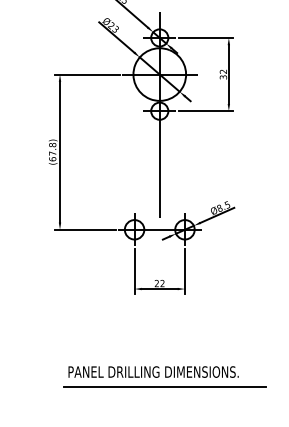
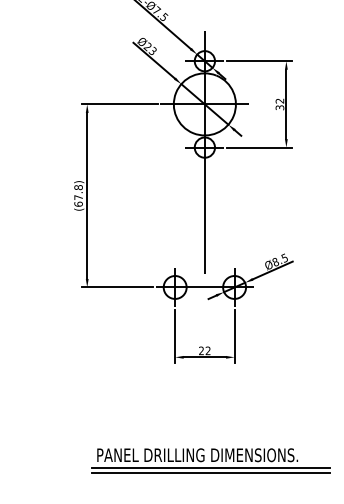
line: (164, 383) -> (210, 468), added

